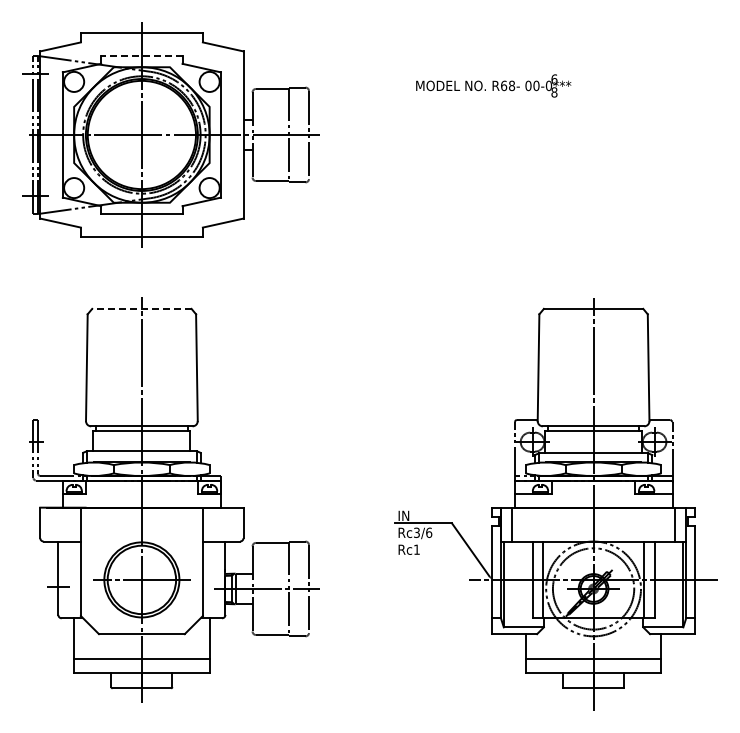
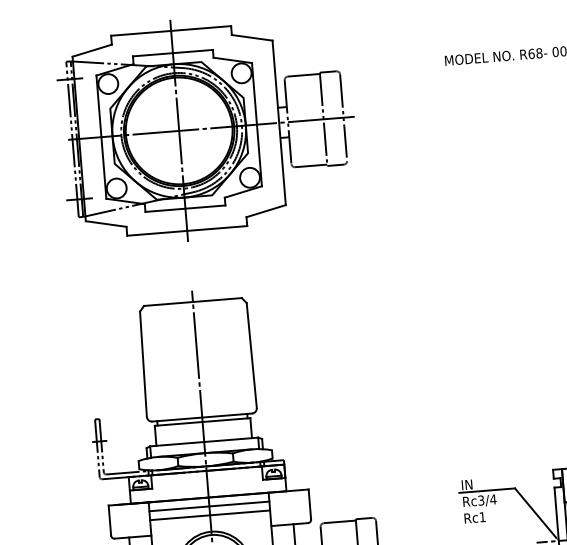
line: (141, 55) -> (172, 52), dashed -> solid
line: (141, 308) -> (192, 301), dashed -> solid
line: (141, 516) -> (209, 506), added
line: (141, 525) -> (209, 515), added
text: (428, 532) -> (492, 499), Rc3/6 -> Rc3/4

